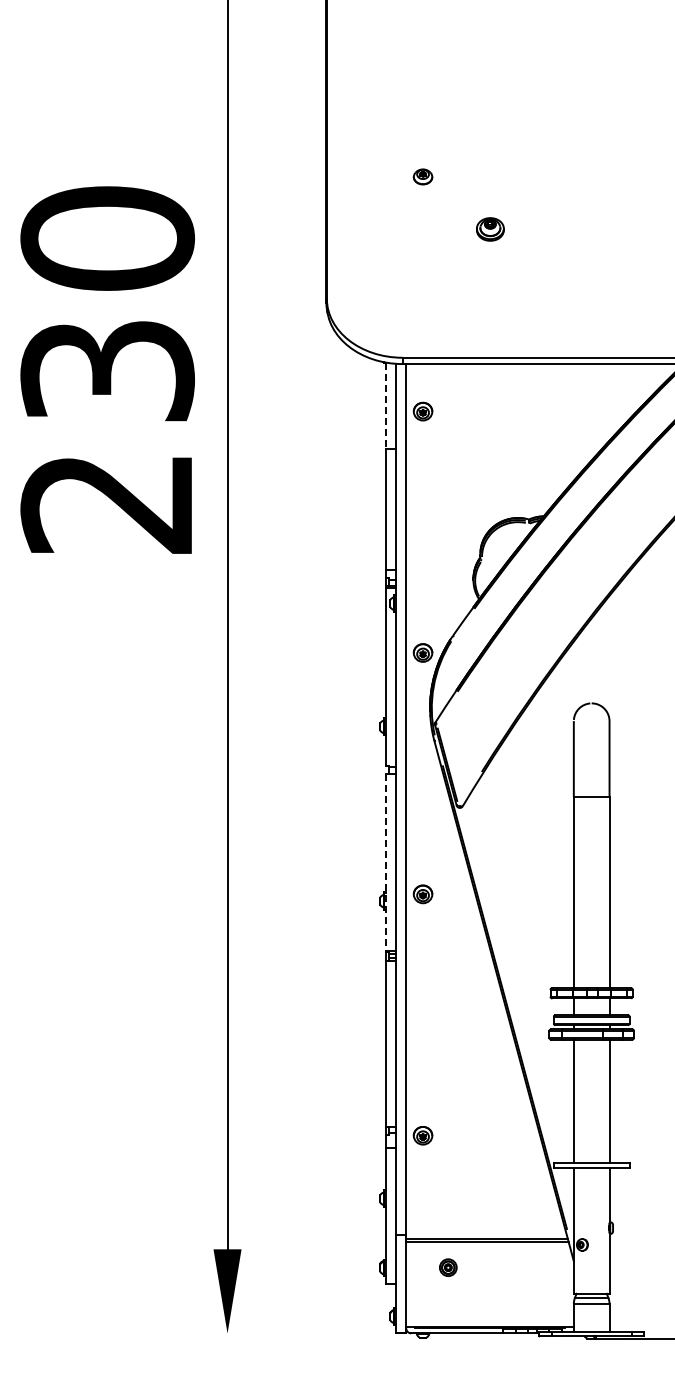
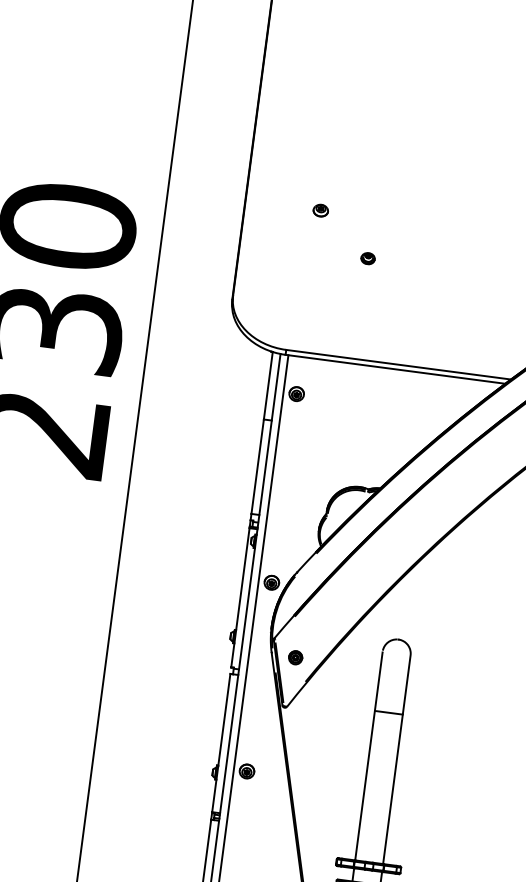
part: (490, 229) -> (368, 258), size x0.62
line: (386, 406) -> (268, 386), dashed -> solid
part: (465, 743) -> (295, 657), added
line: (386, 863) -> (221, 743), dashed -> solid

